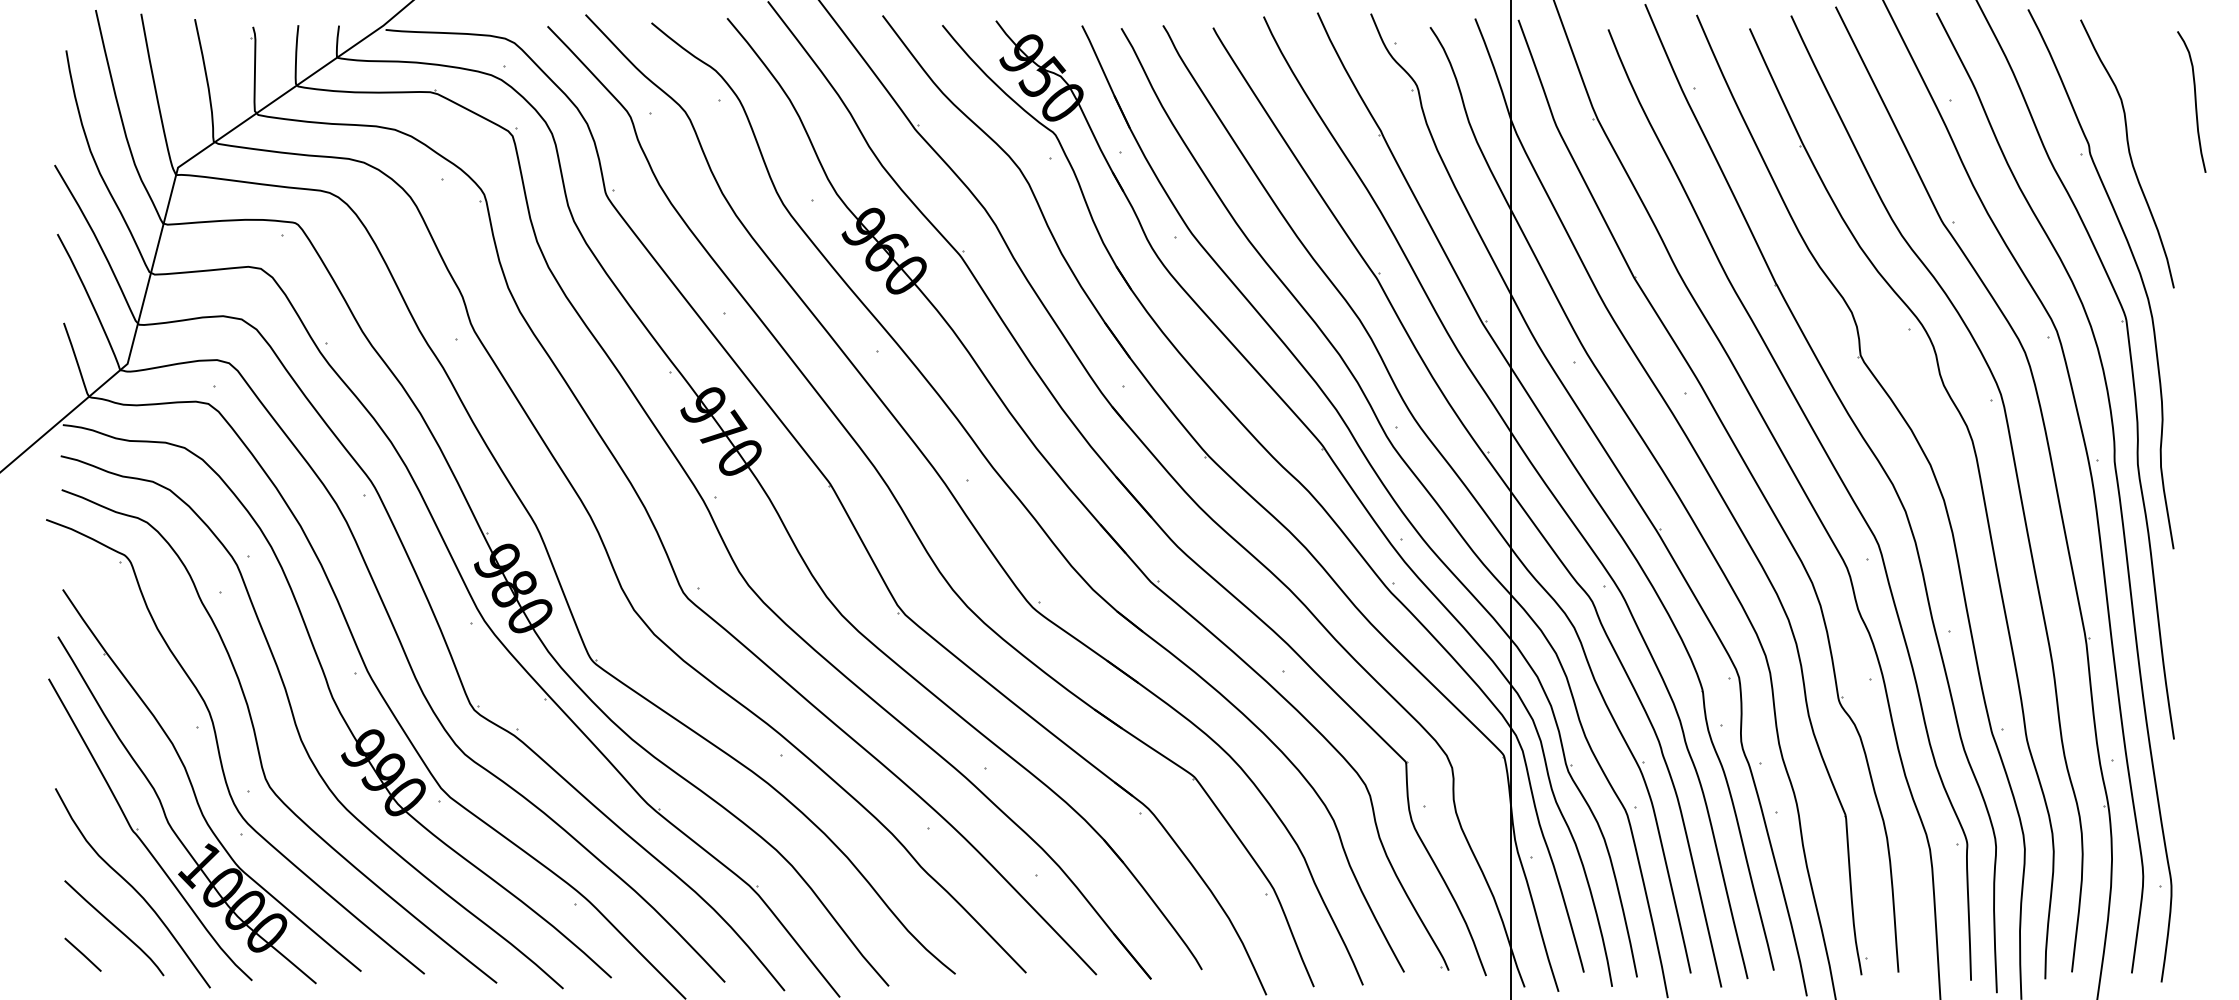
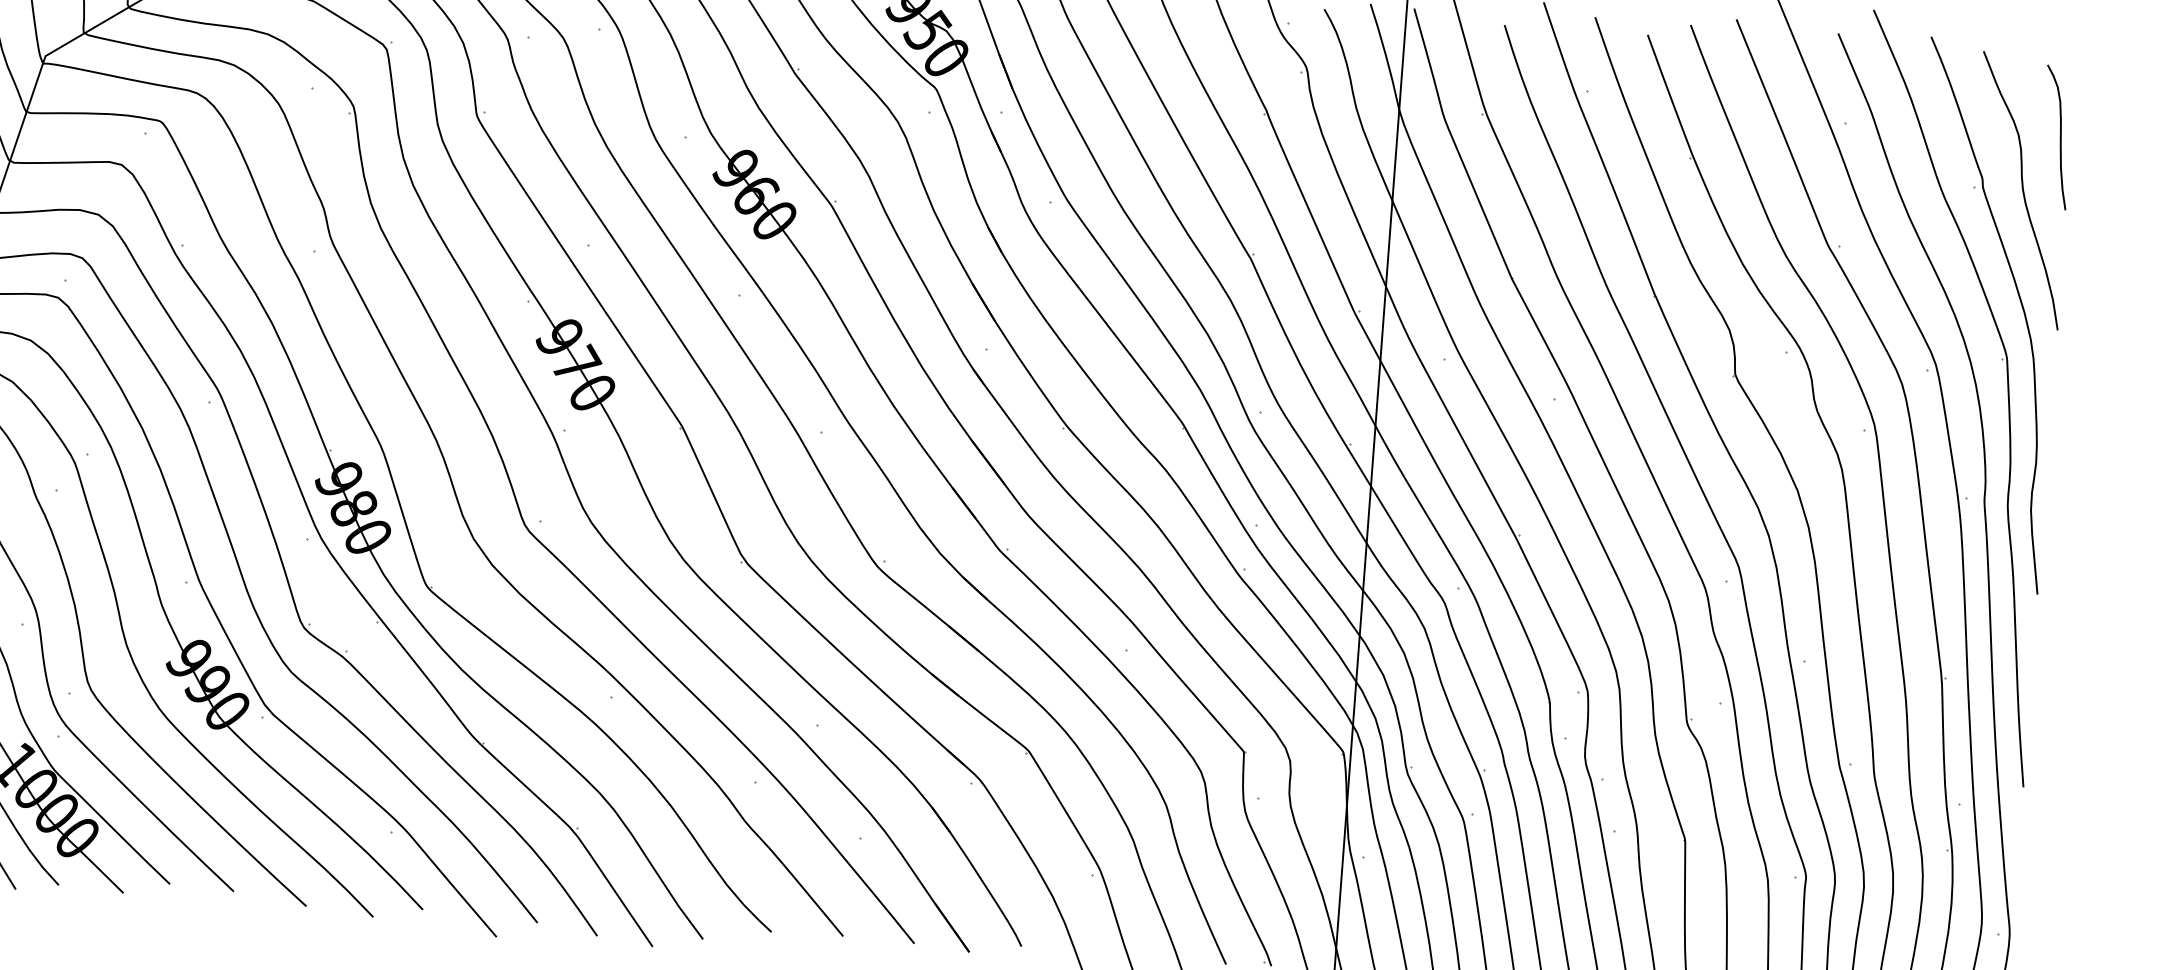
curve: (2194, 101) -> (2059, 137), moved

